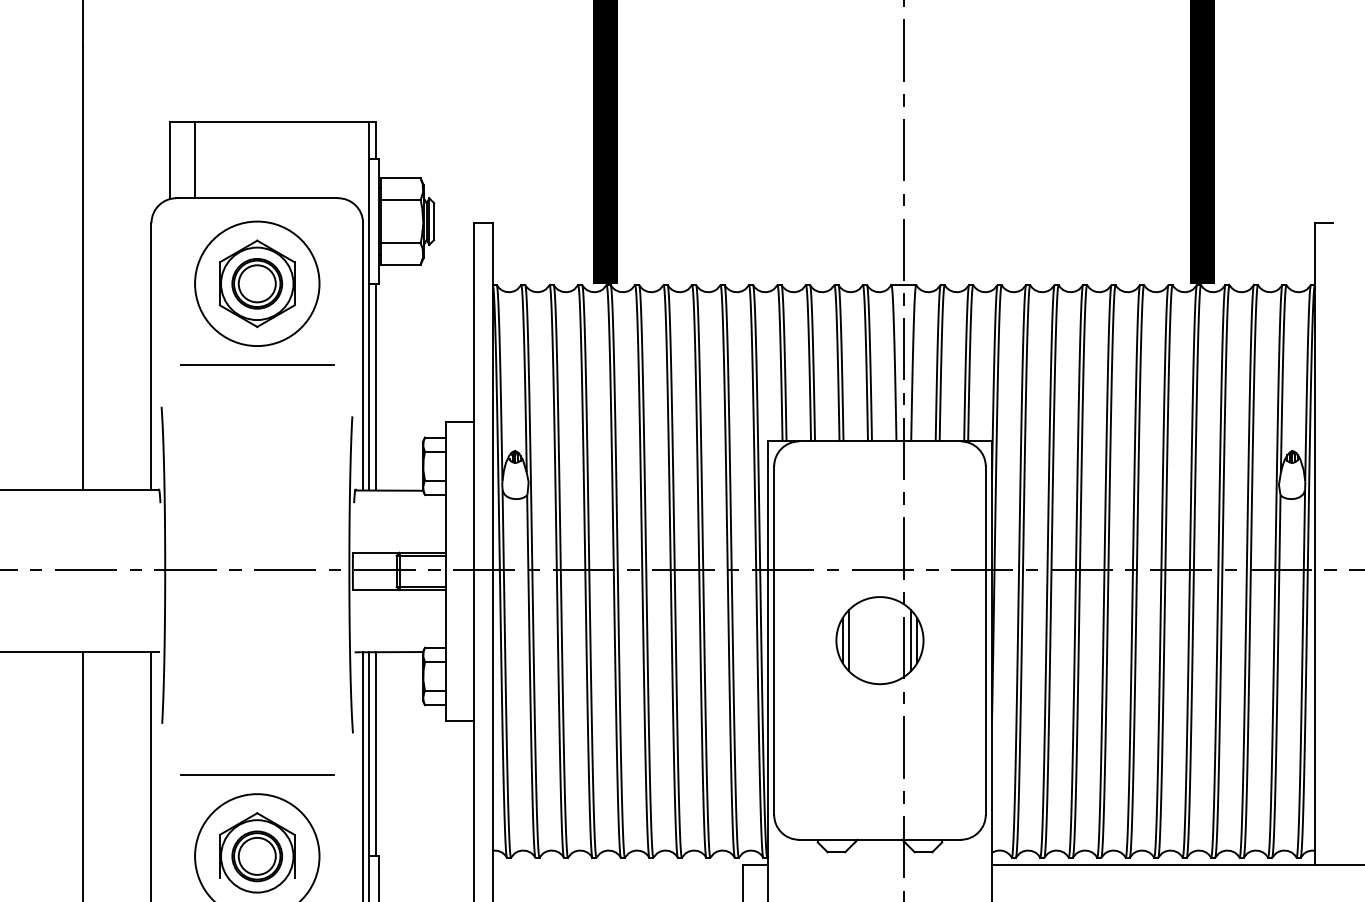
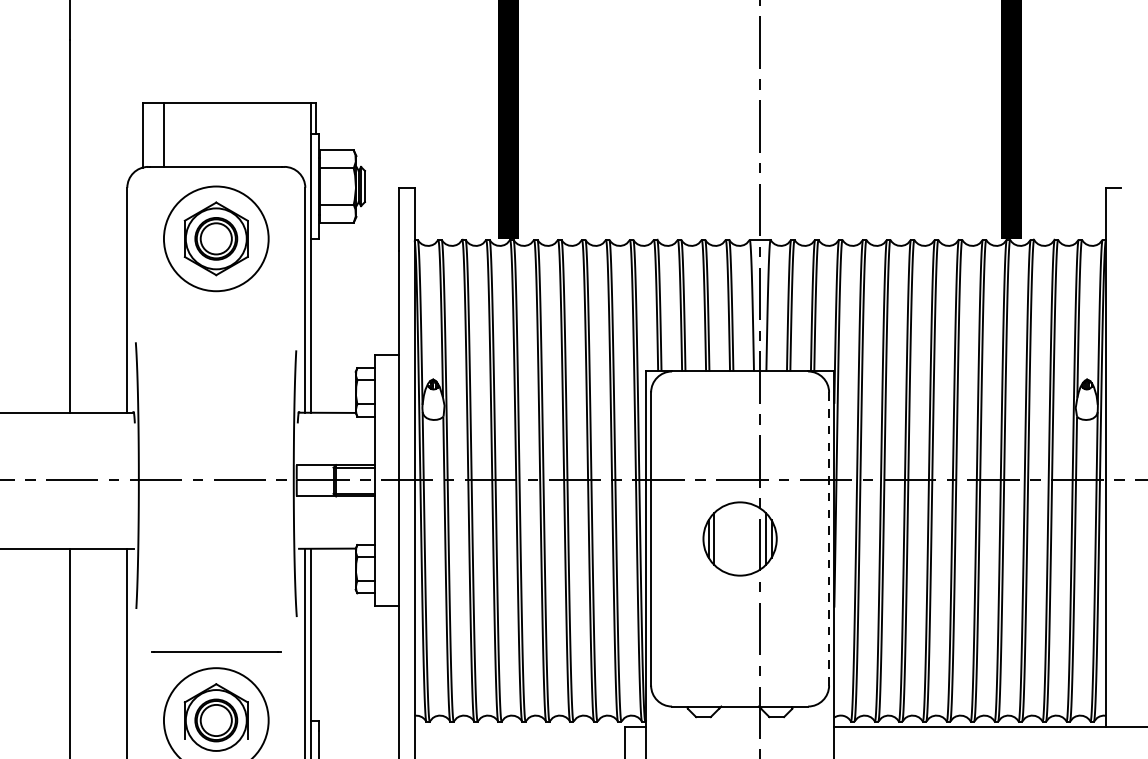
line: (257, 364) -> (216, 306), removed
line: (375, 386) -> (315, 325), removed
line: (986, 641) -> (829, 539), solid -> dashed
line: (375, 754) -> (315, 634), removed

